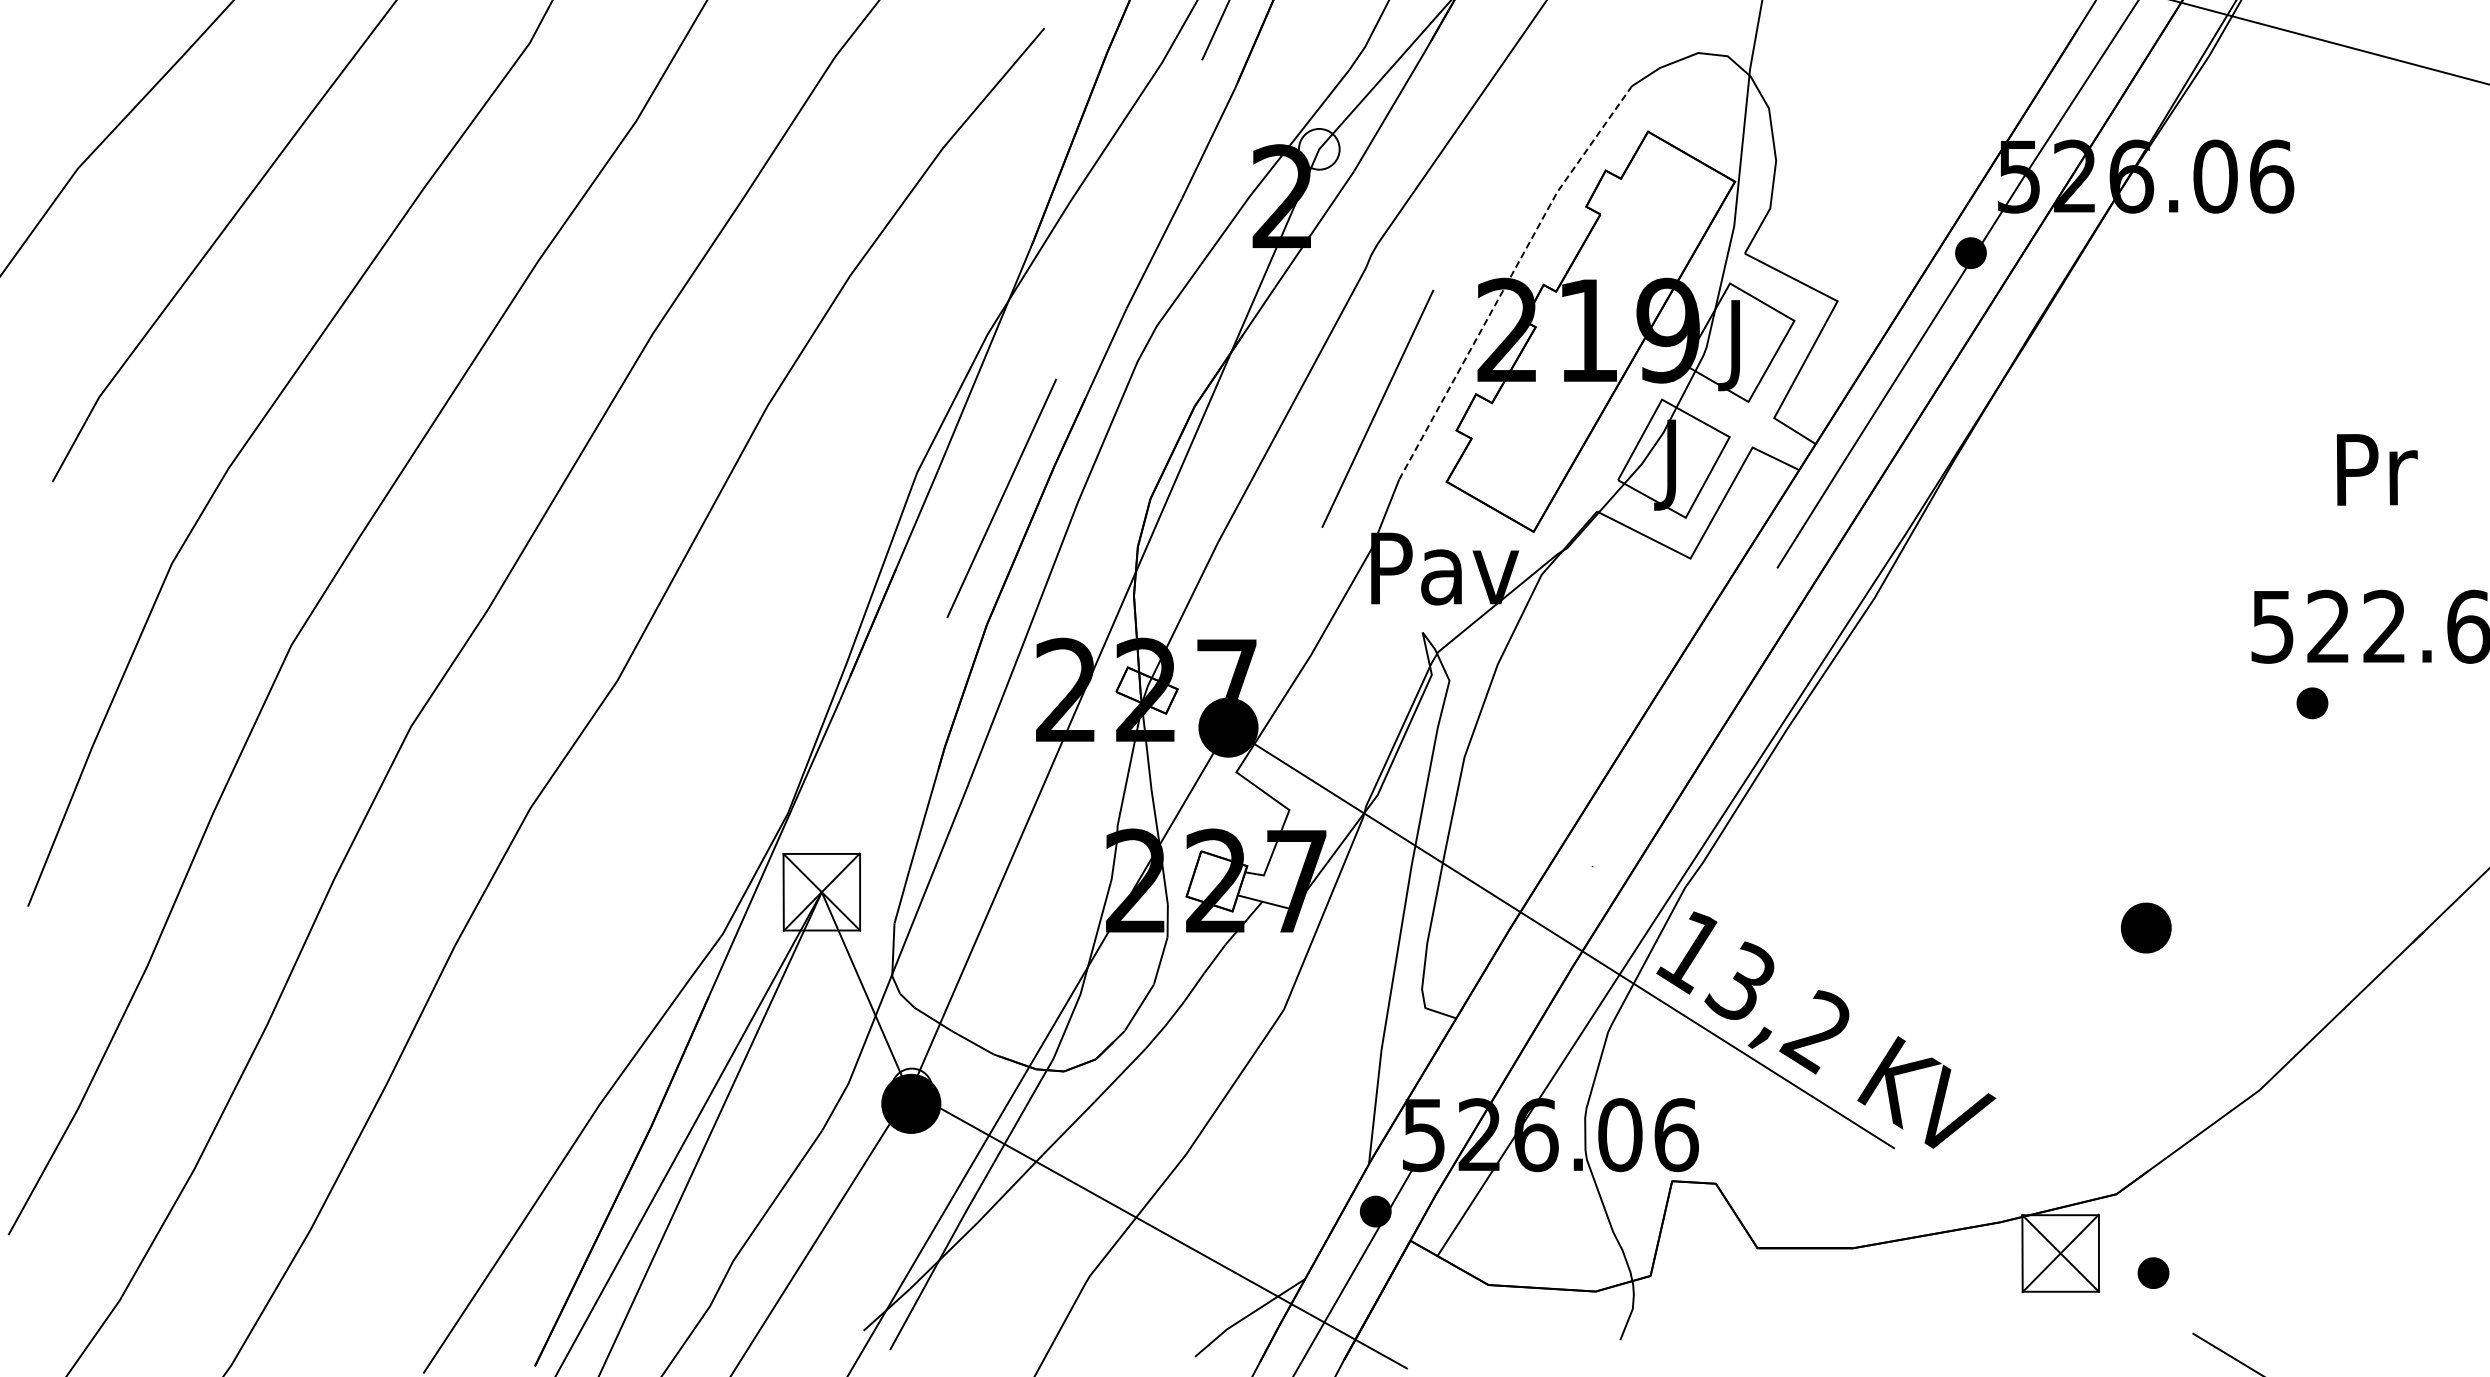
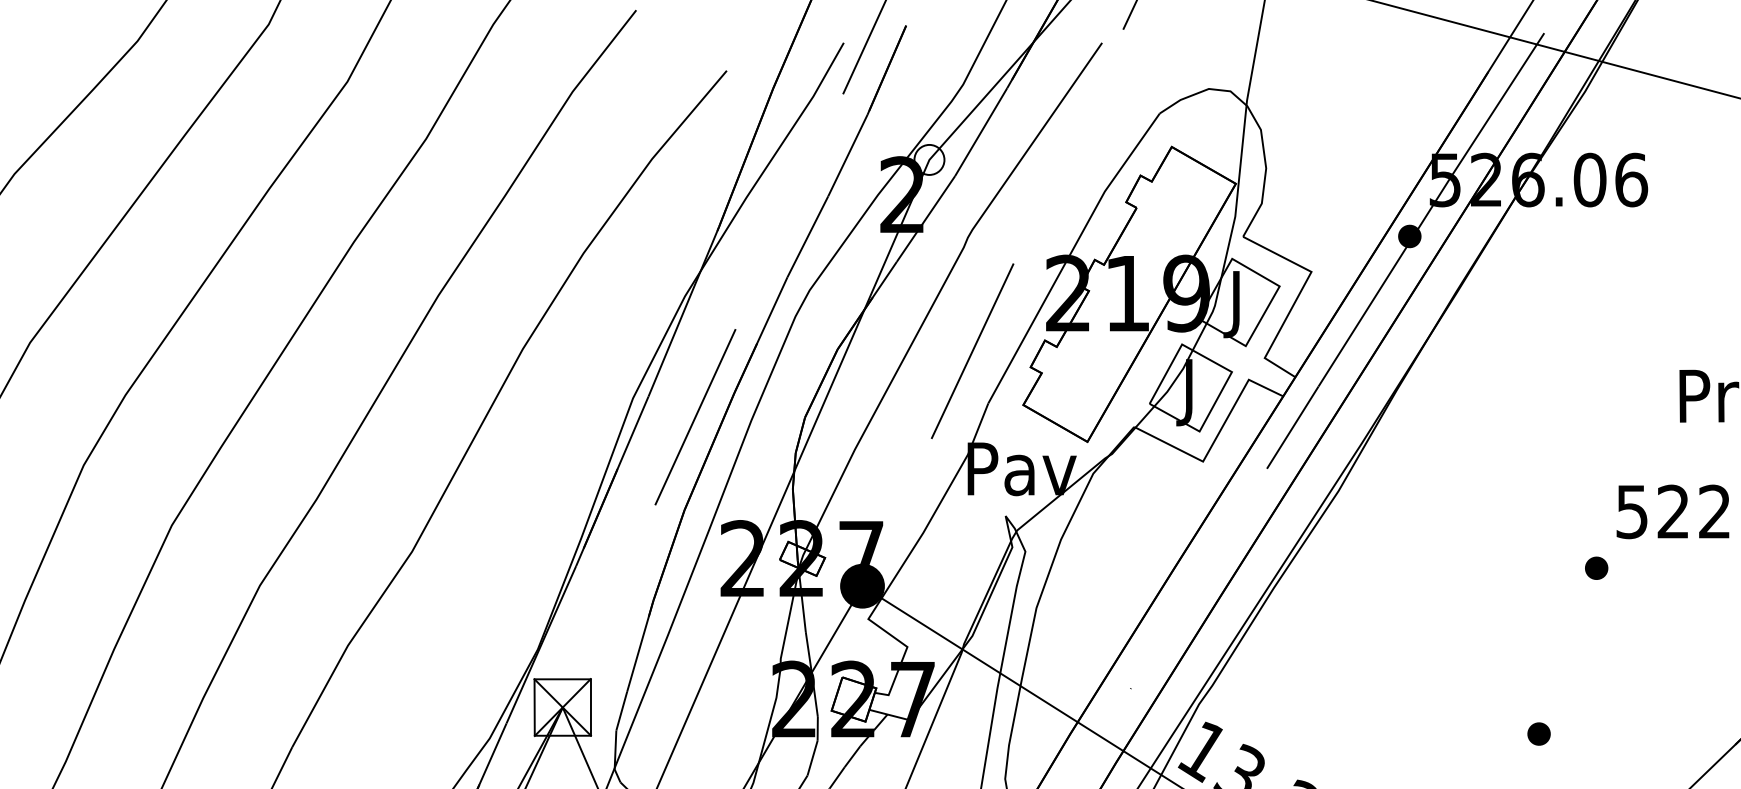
line: (1509, 278) -> (1069, 255), dashed -> solid
part: (2312, 703) -> (1596, 568), moved
part: (2146, 928) -> (1539, 734), size x0.62

